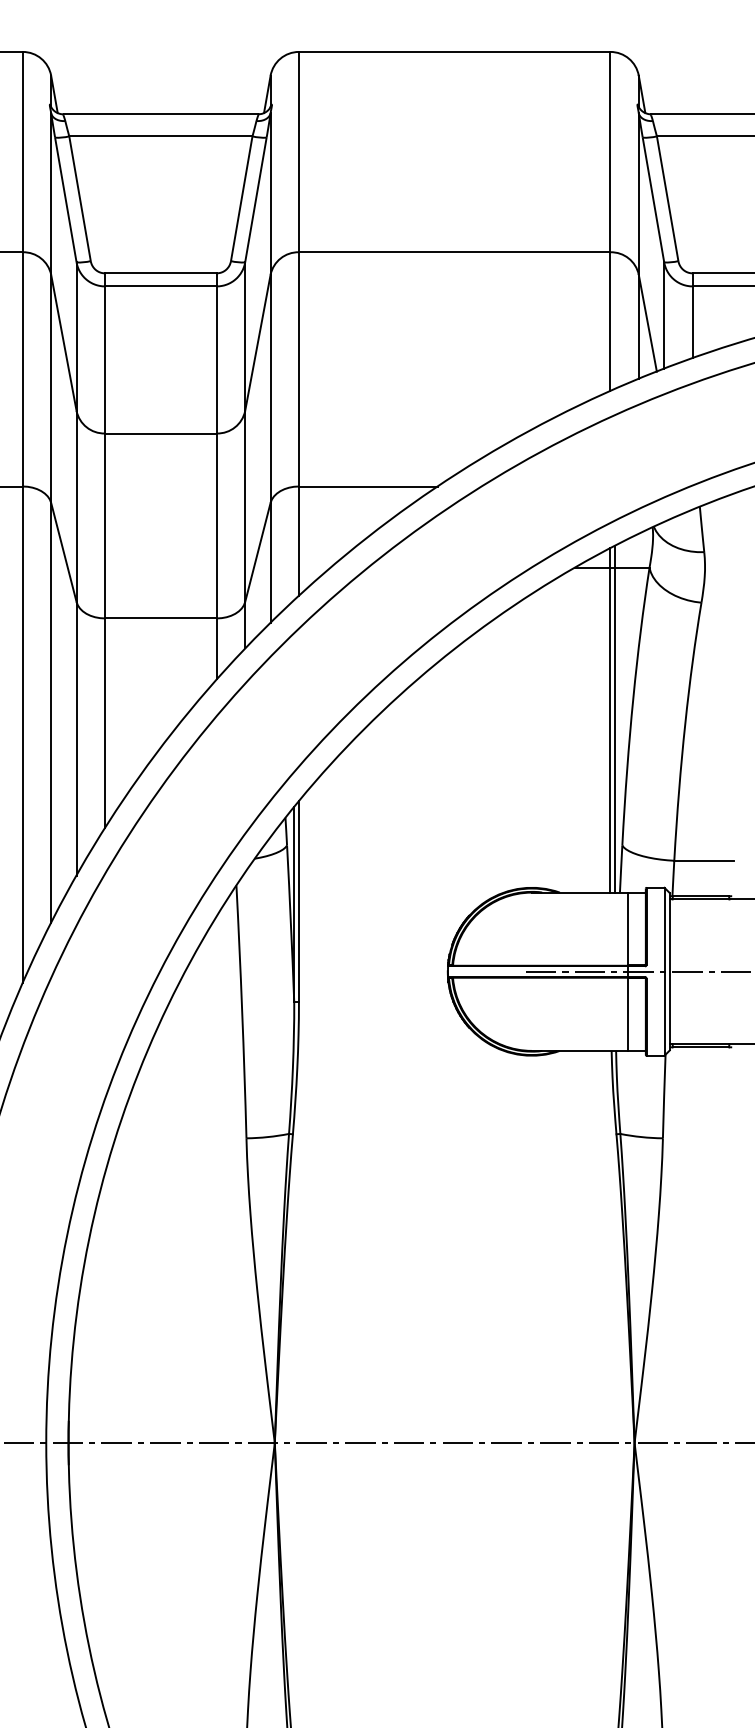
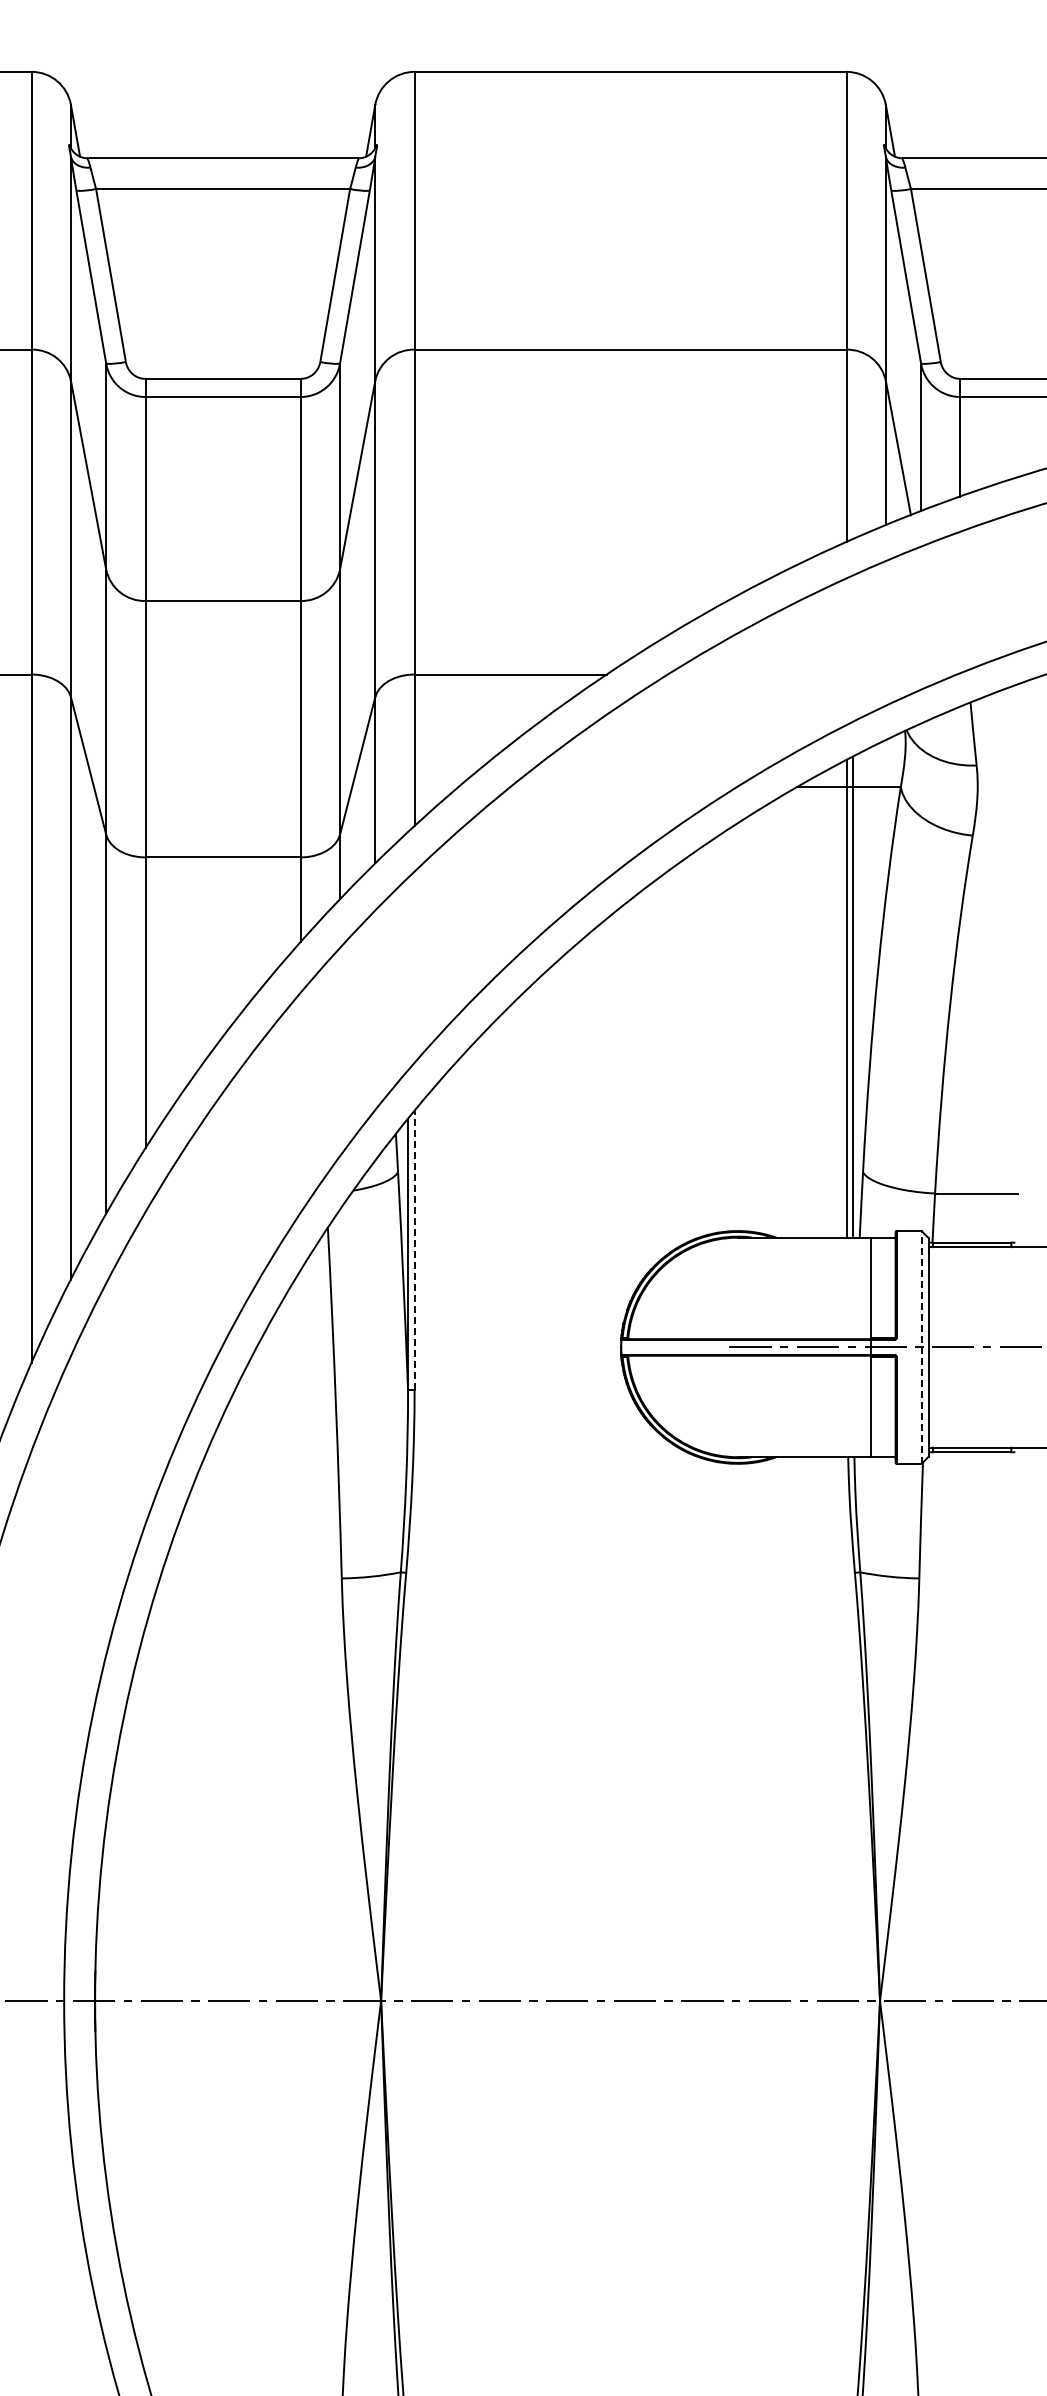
line: (298, 901) -> (414, 1249), solid -> dashed
line: (664, 971) -> (921, 1346), solid -> dashed

